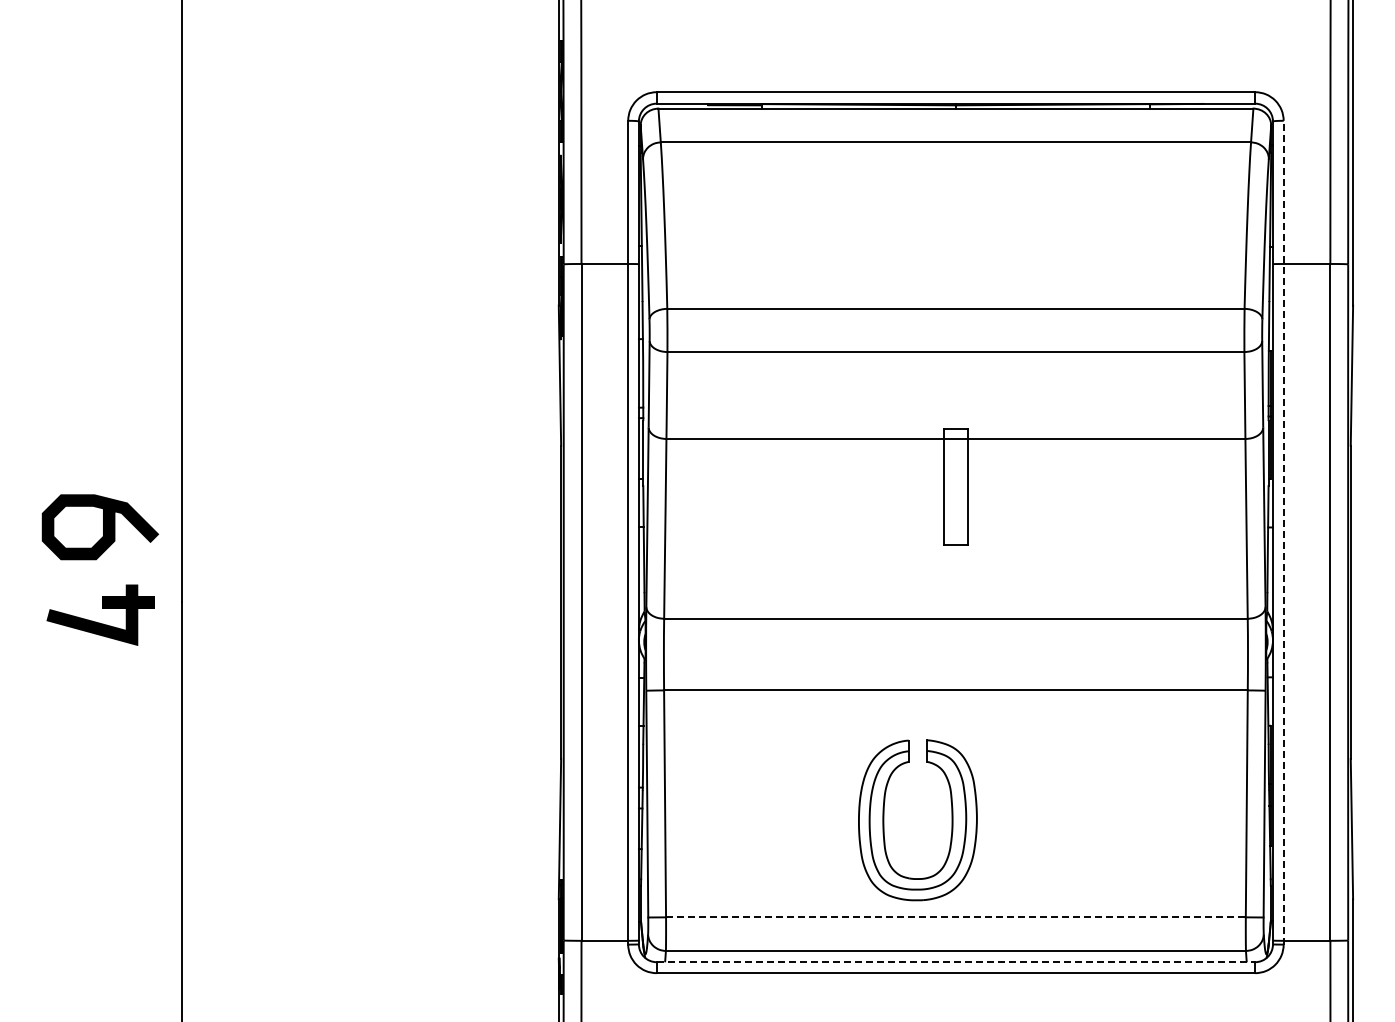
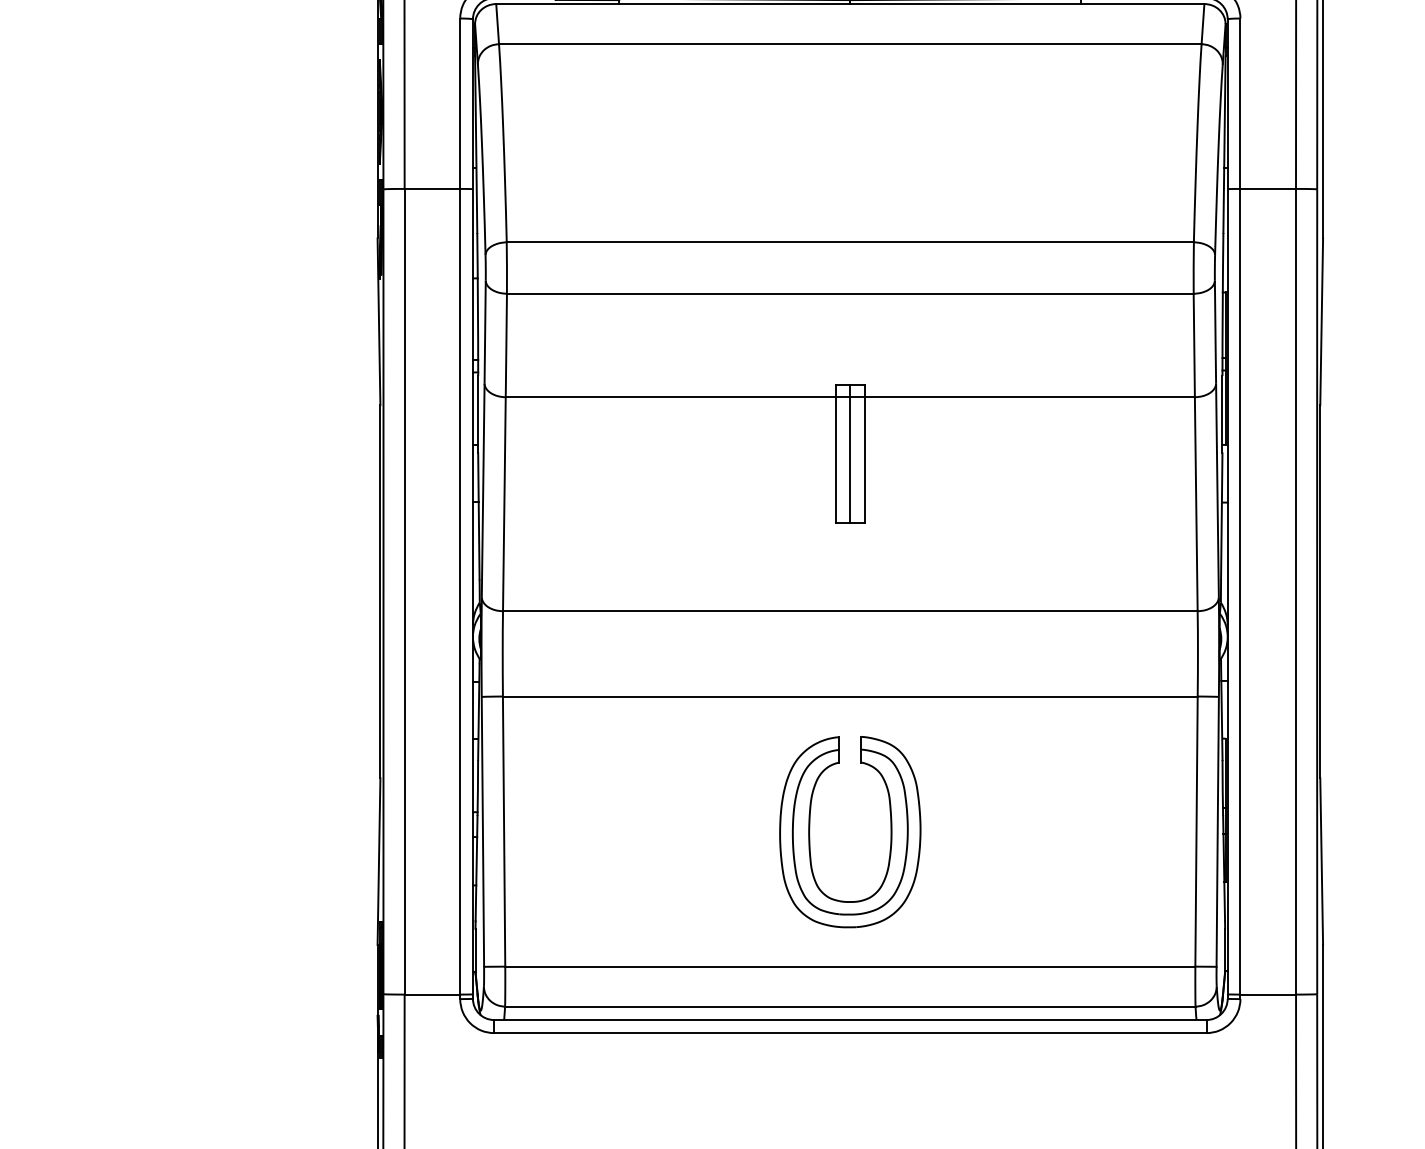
line: (955, 486) -> (849, 453), added
line: (1283, 532) -> (1240, 508), dashed -> solid
part: (884, 820) -> (810, 832), moved
line: (955, 917) -> (849, 966), dashed -> solid
line: (956, 962) -> (850, 1020), dashed -> solid

